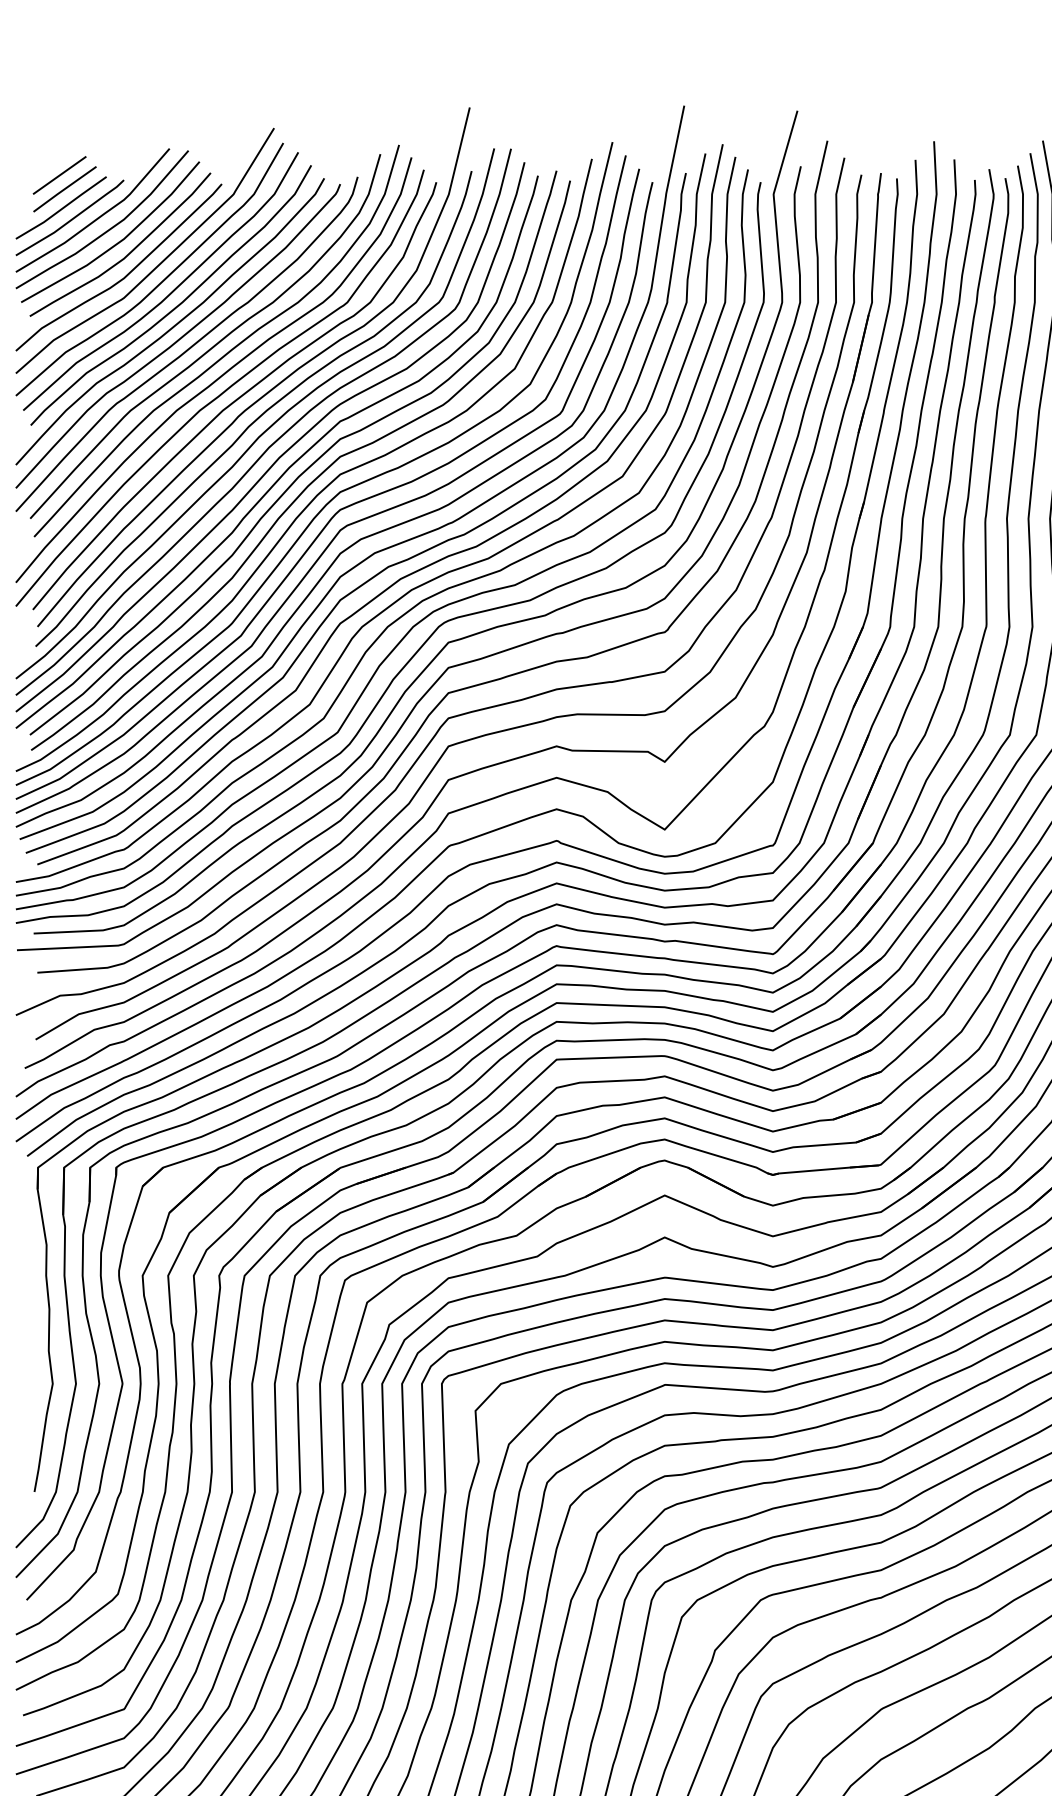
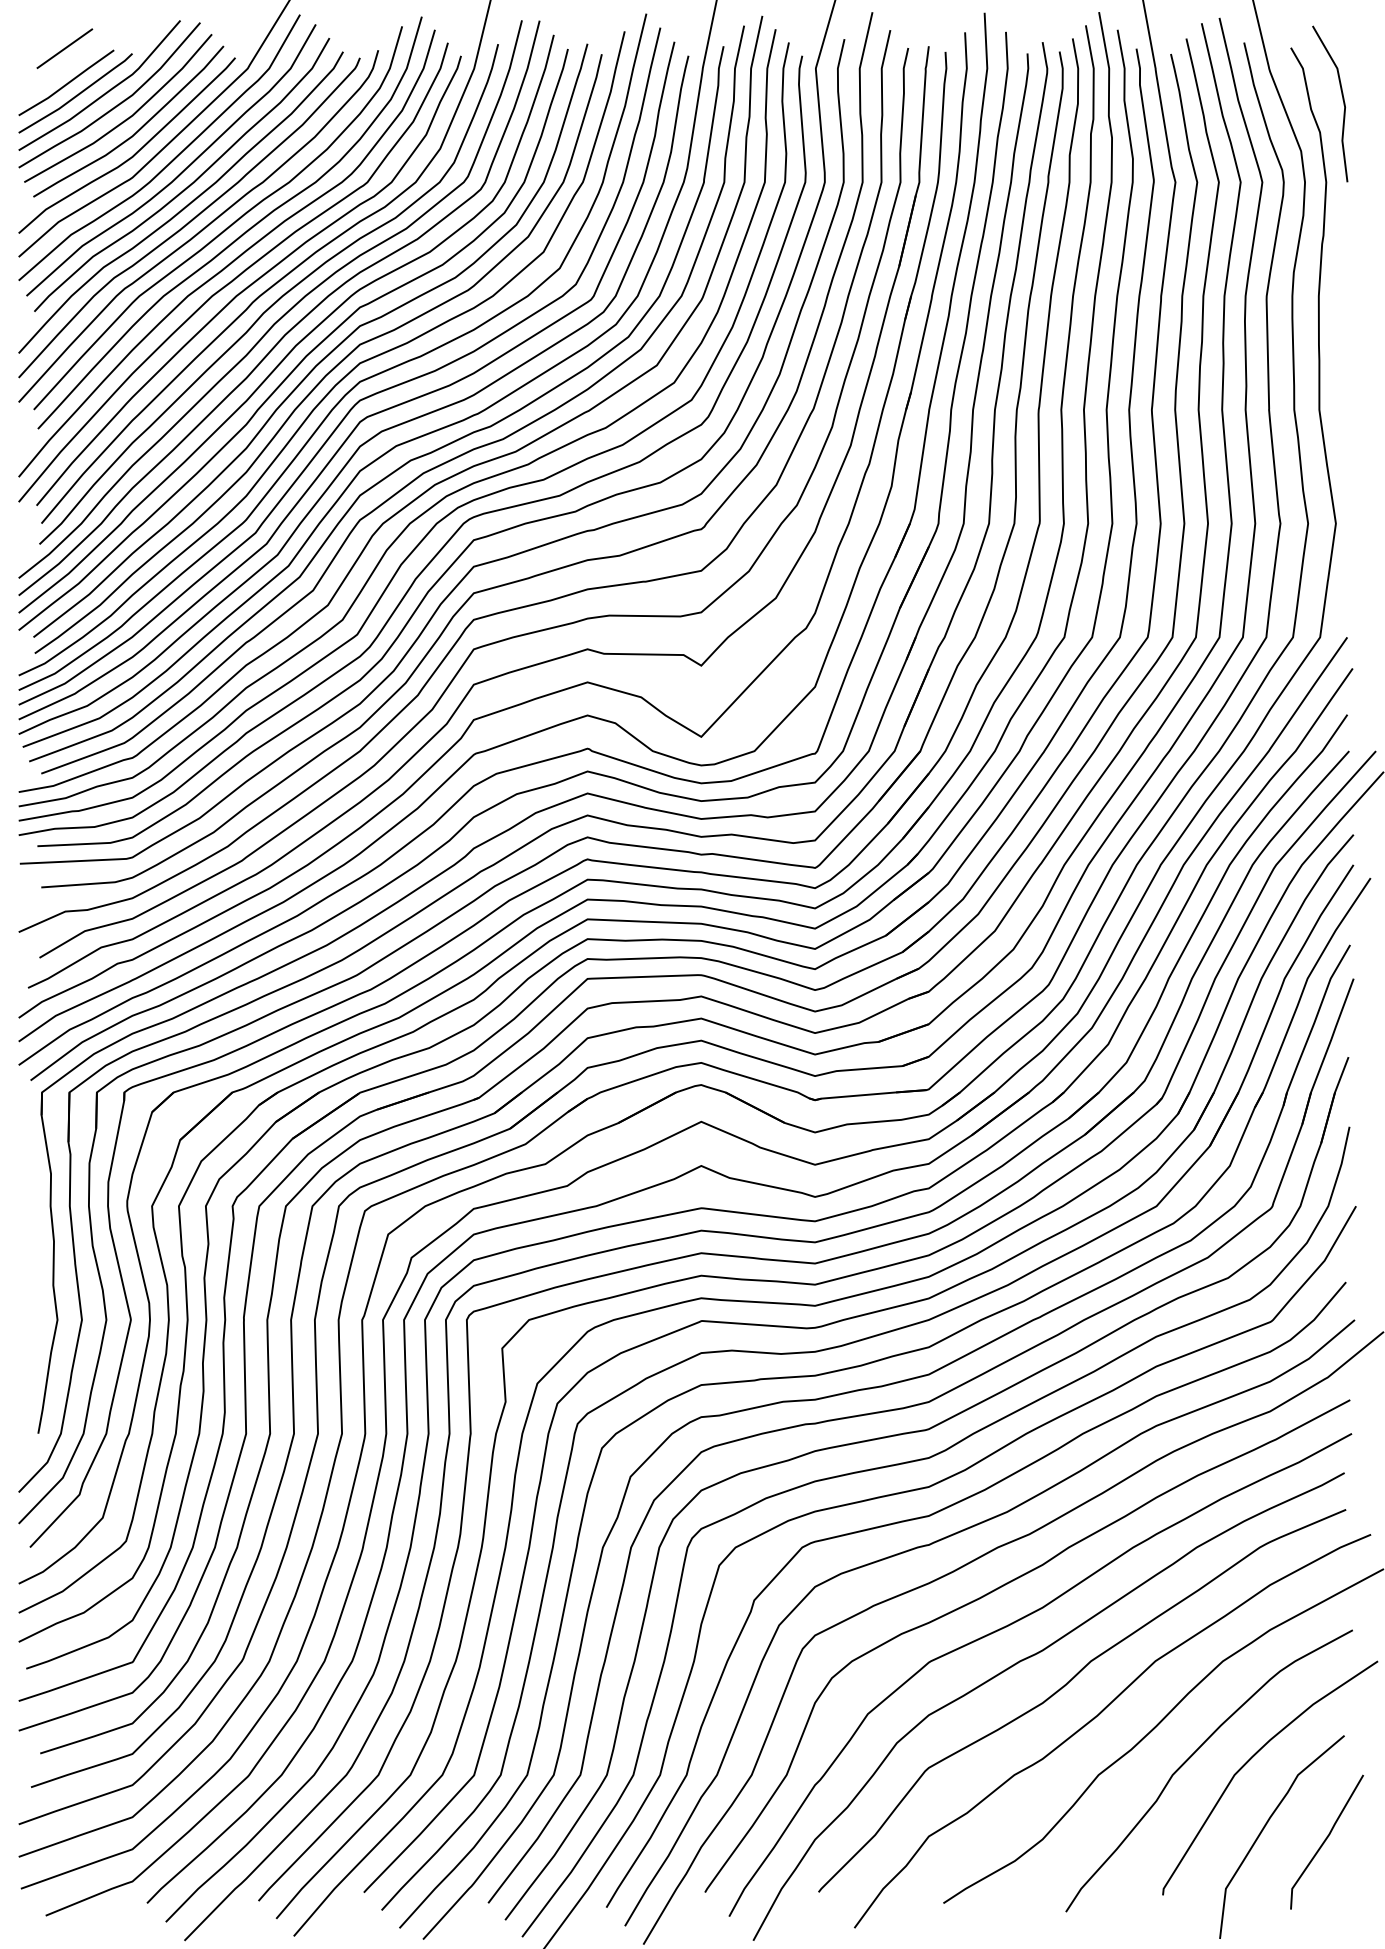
line: (65, 189) -> (70, 63), removed

